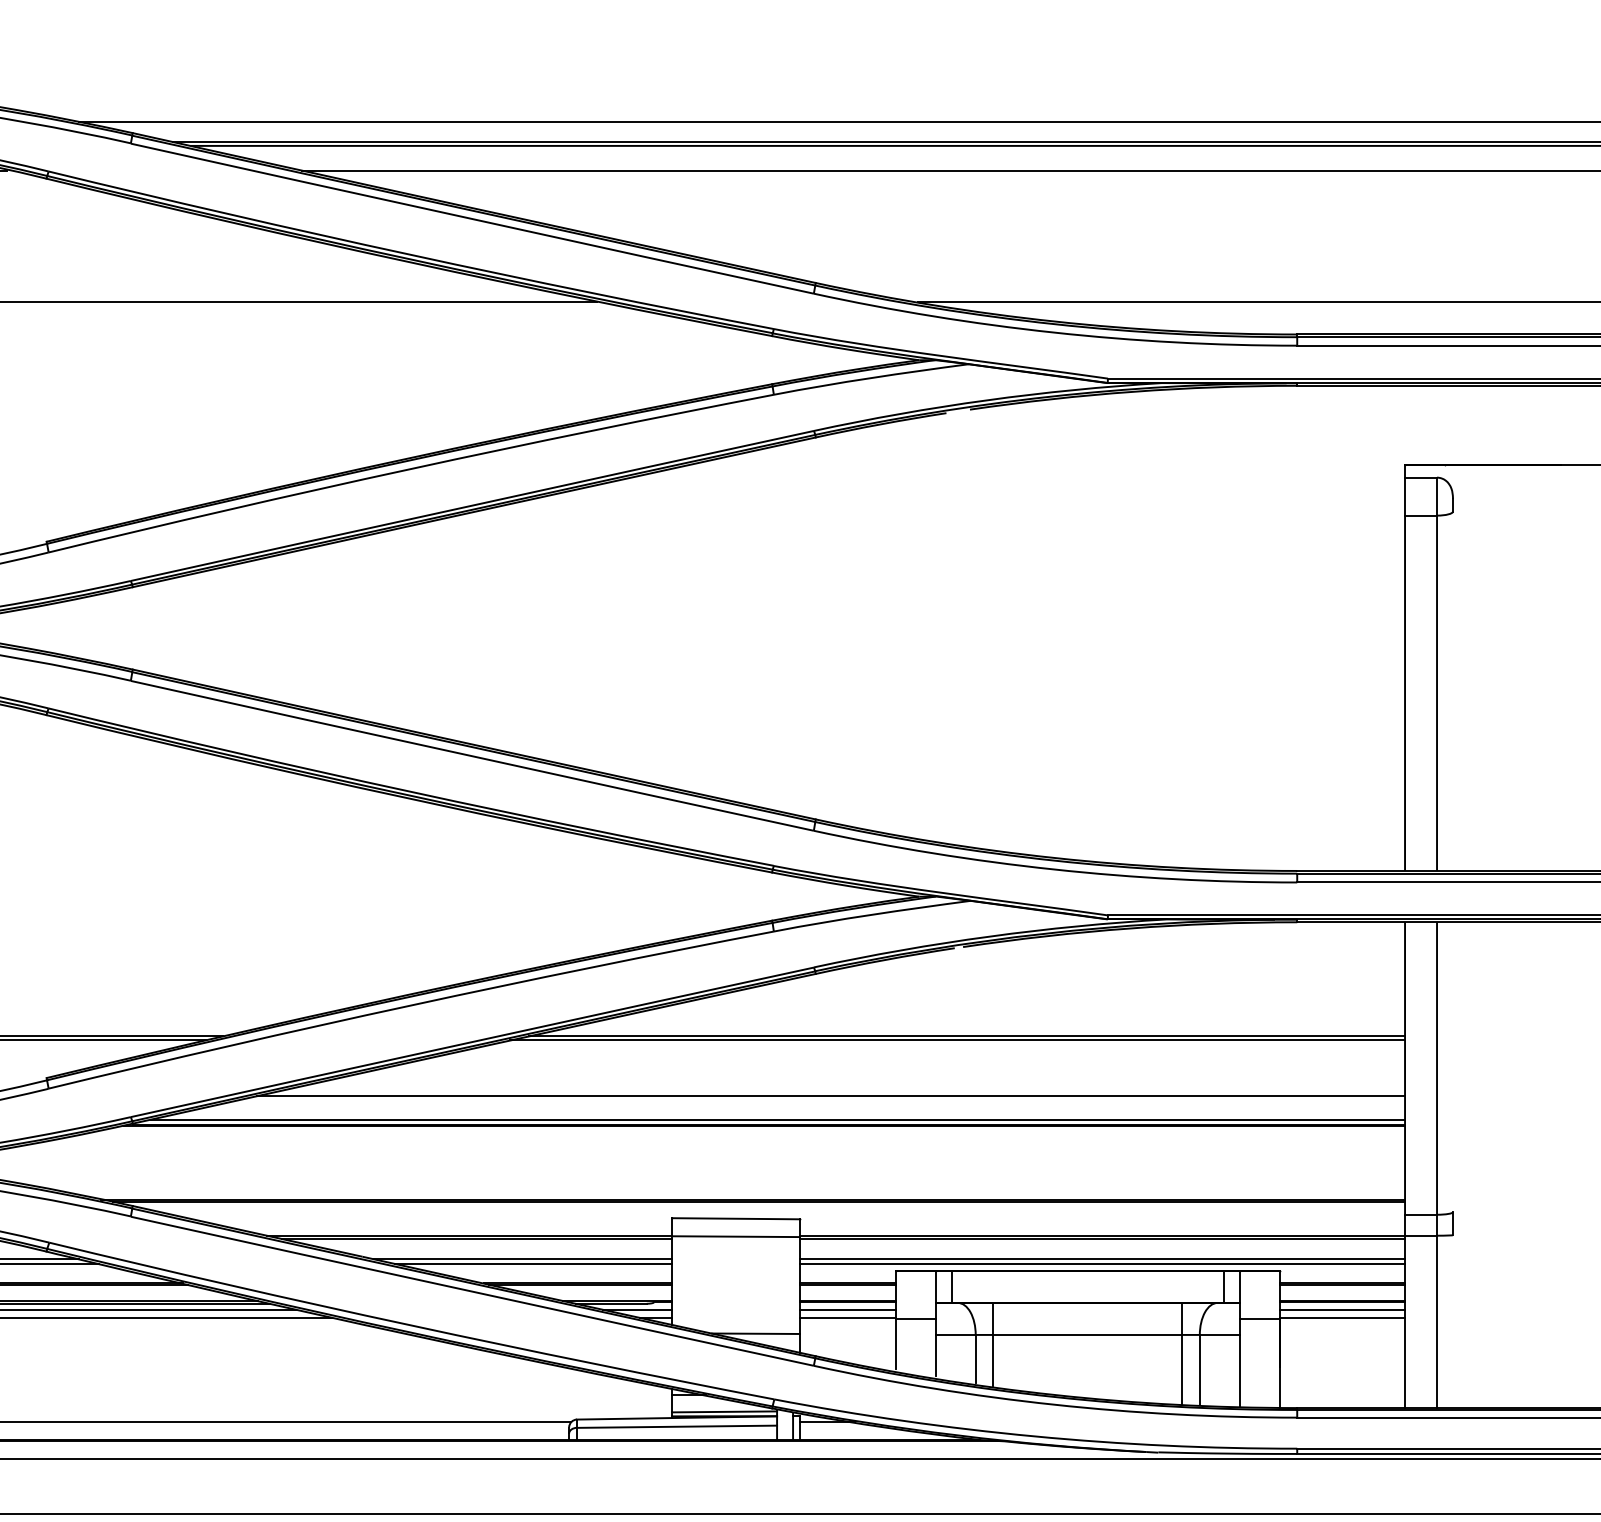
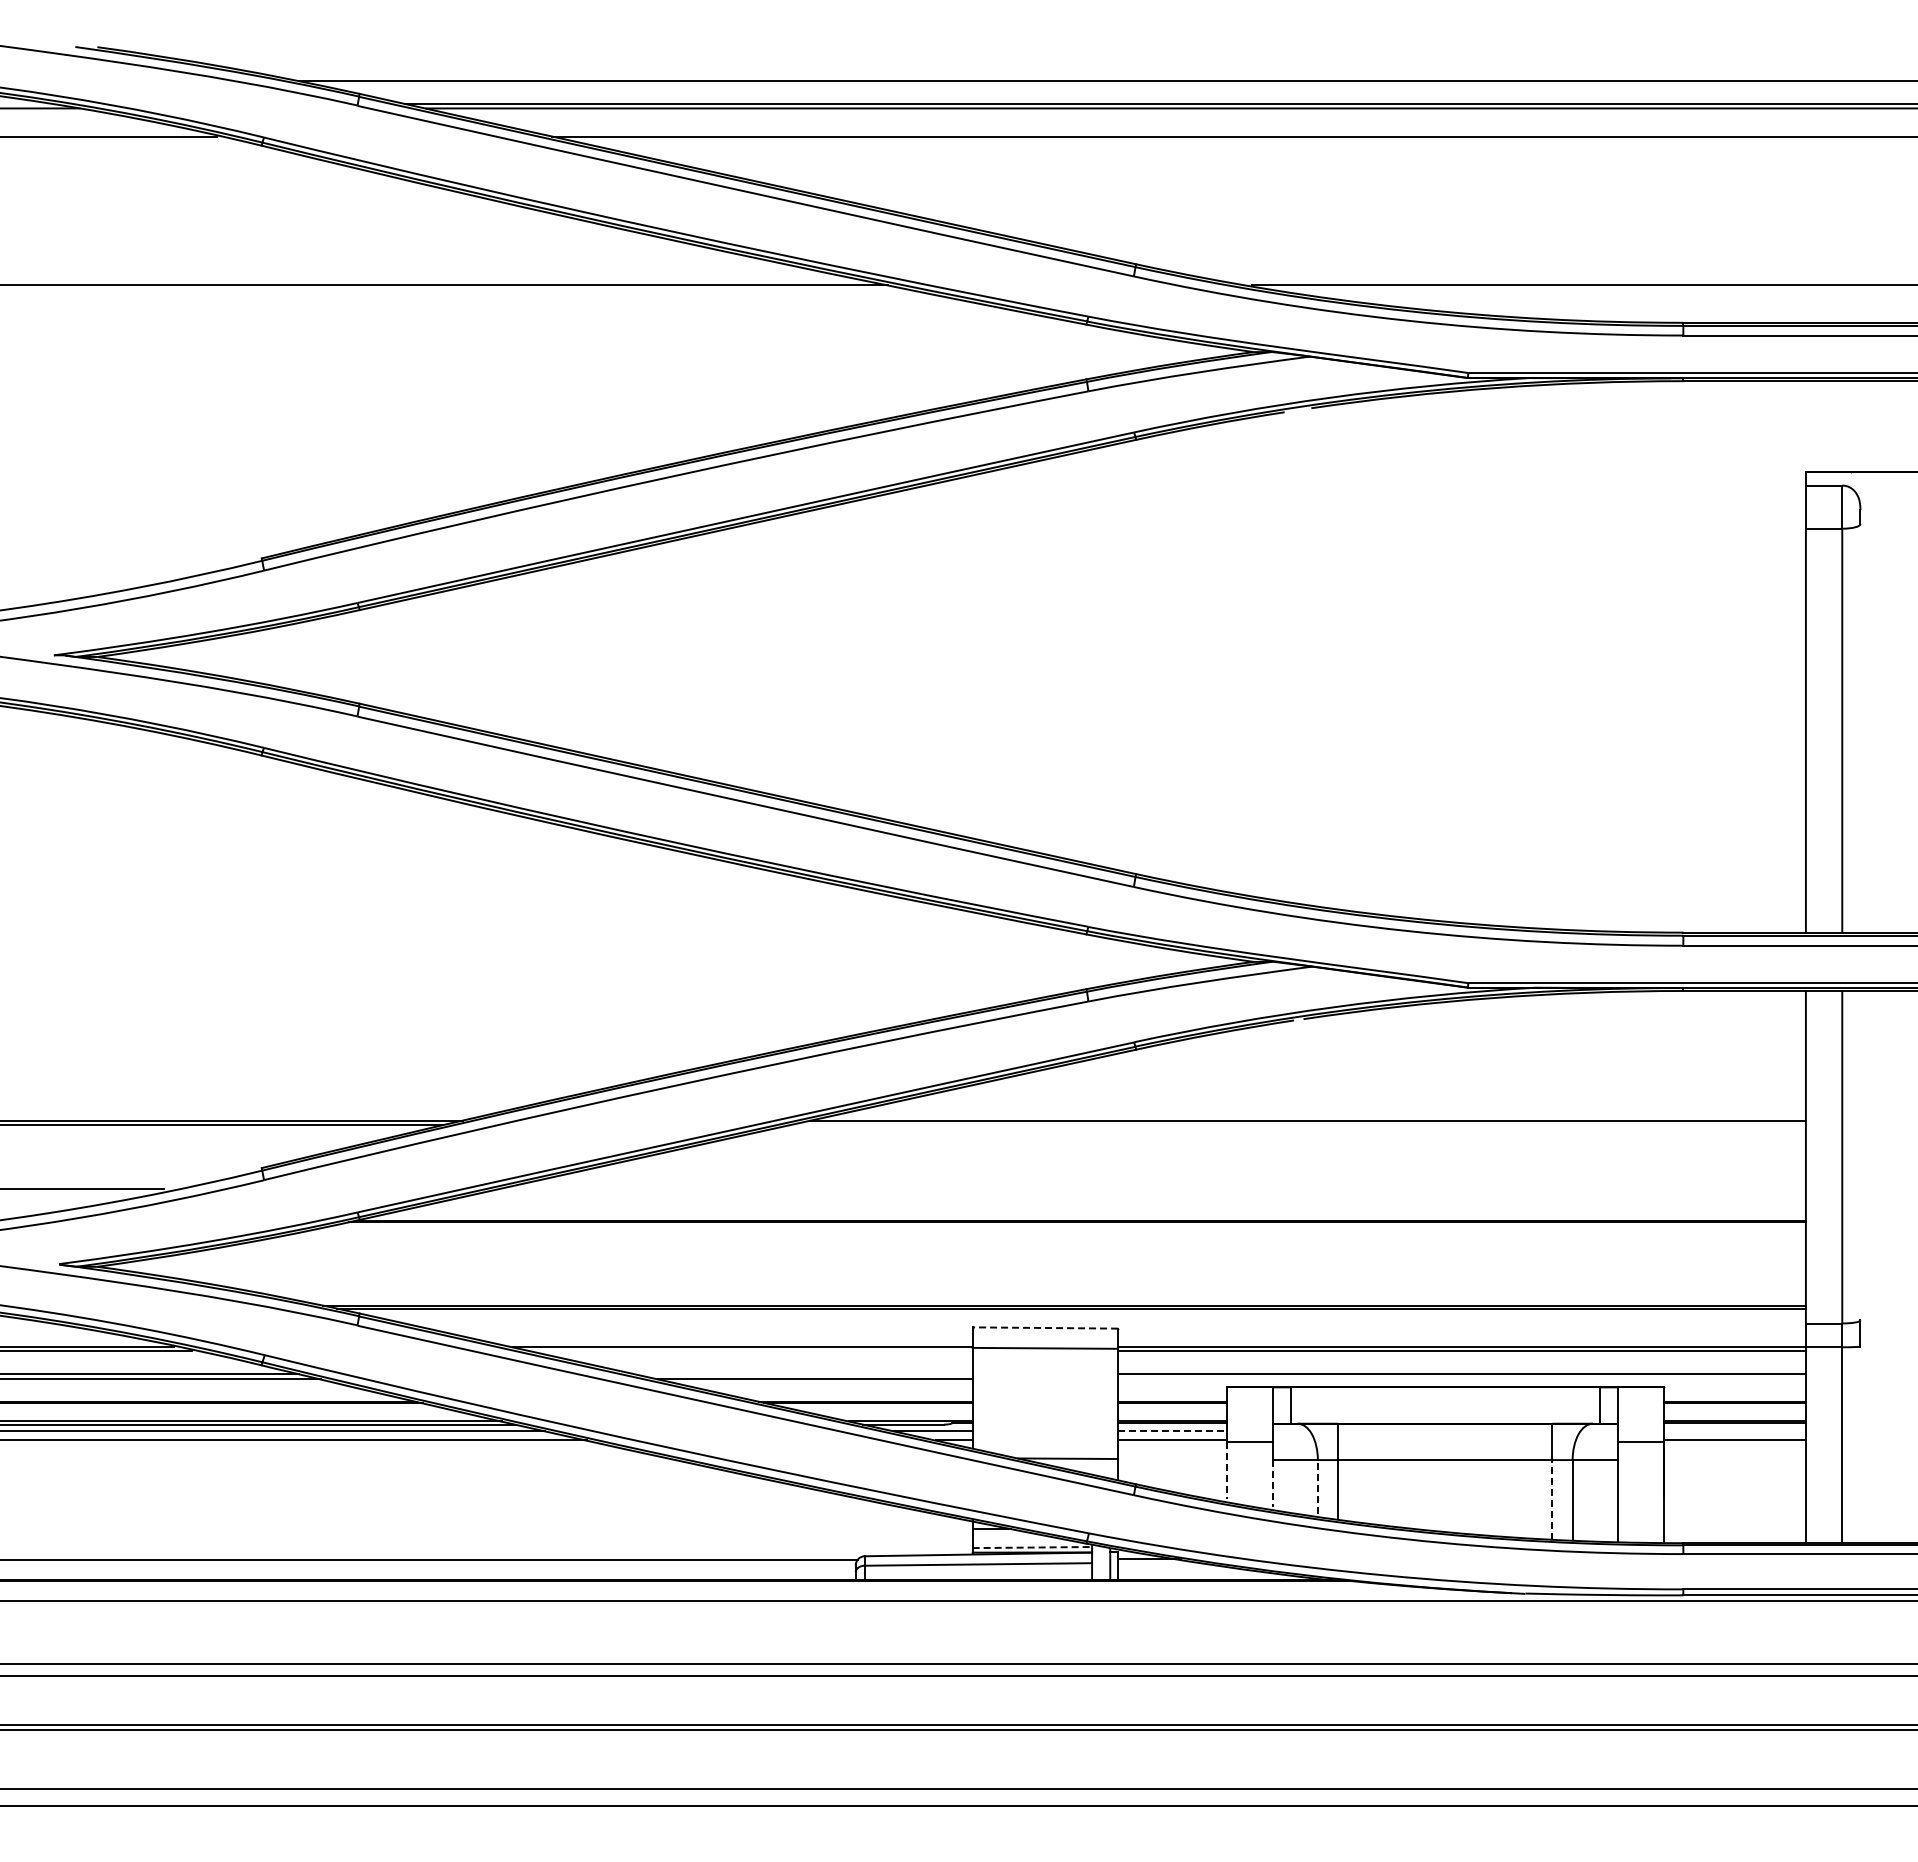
line: (957, 1040) -> (1297, 1125), removed
line: (831, 1096) -> (1153, 1188), removed
line: (778, 1119) -> (1093, 1215), removed
line: (736, 1219) -> (1045, 1328), solid -> dashed
line: (476, 1239) -> (750, 1351), removed
line: (523, 1259) -> (803, 1374), removed
line: (1102, 1264) -> (1461, 1379), removed
line: (847, 1309) -> (1172, 1431), solid -> dashed
line: (1342, 1309) -> (1734, 1431), removed
line: (896, 1344) -> (1227, 1470), solid -> dashed
line: (935, 1355) -> (1272, 1483), solid -> dashed
line: (975, 1358) -> (1317, 1486), solid -> dashed
line: (1182, 1369) -> (1552, 1499), solid -> dashed
line: (724, 1411) -> (1032, 1547), solid -> dashed

